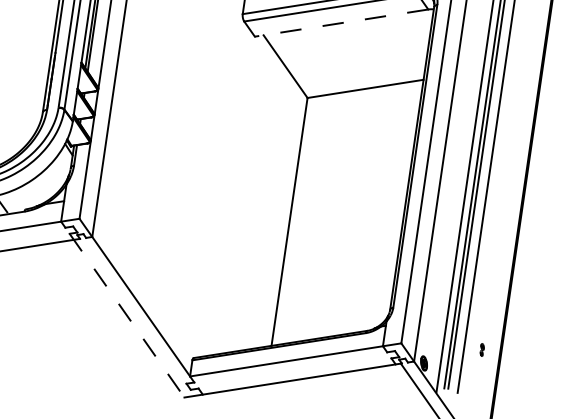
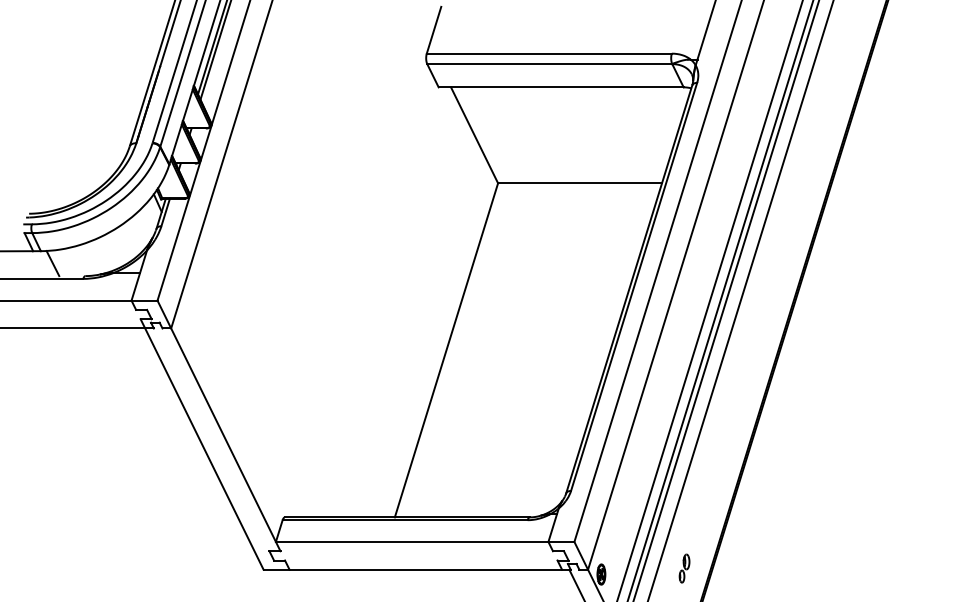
line: (341, 23) -> (561, 87), dashed -> solid
line: (127, 315) -> (202, 444), dashed -> solid
part: (482, 349) -> (684, 568), size x1.67

